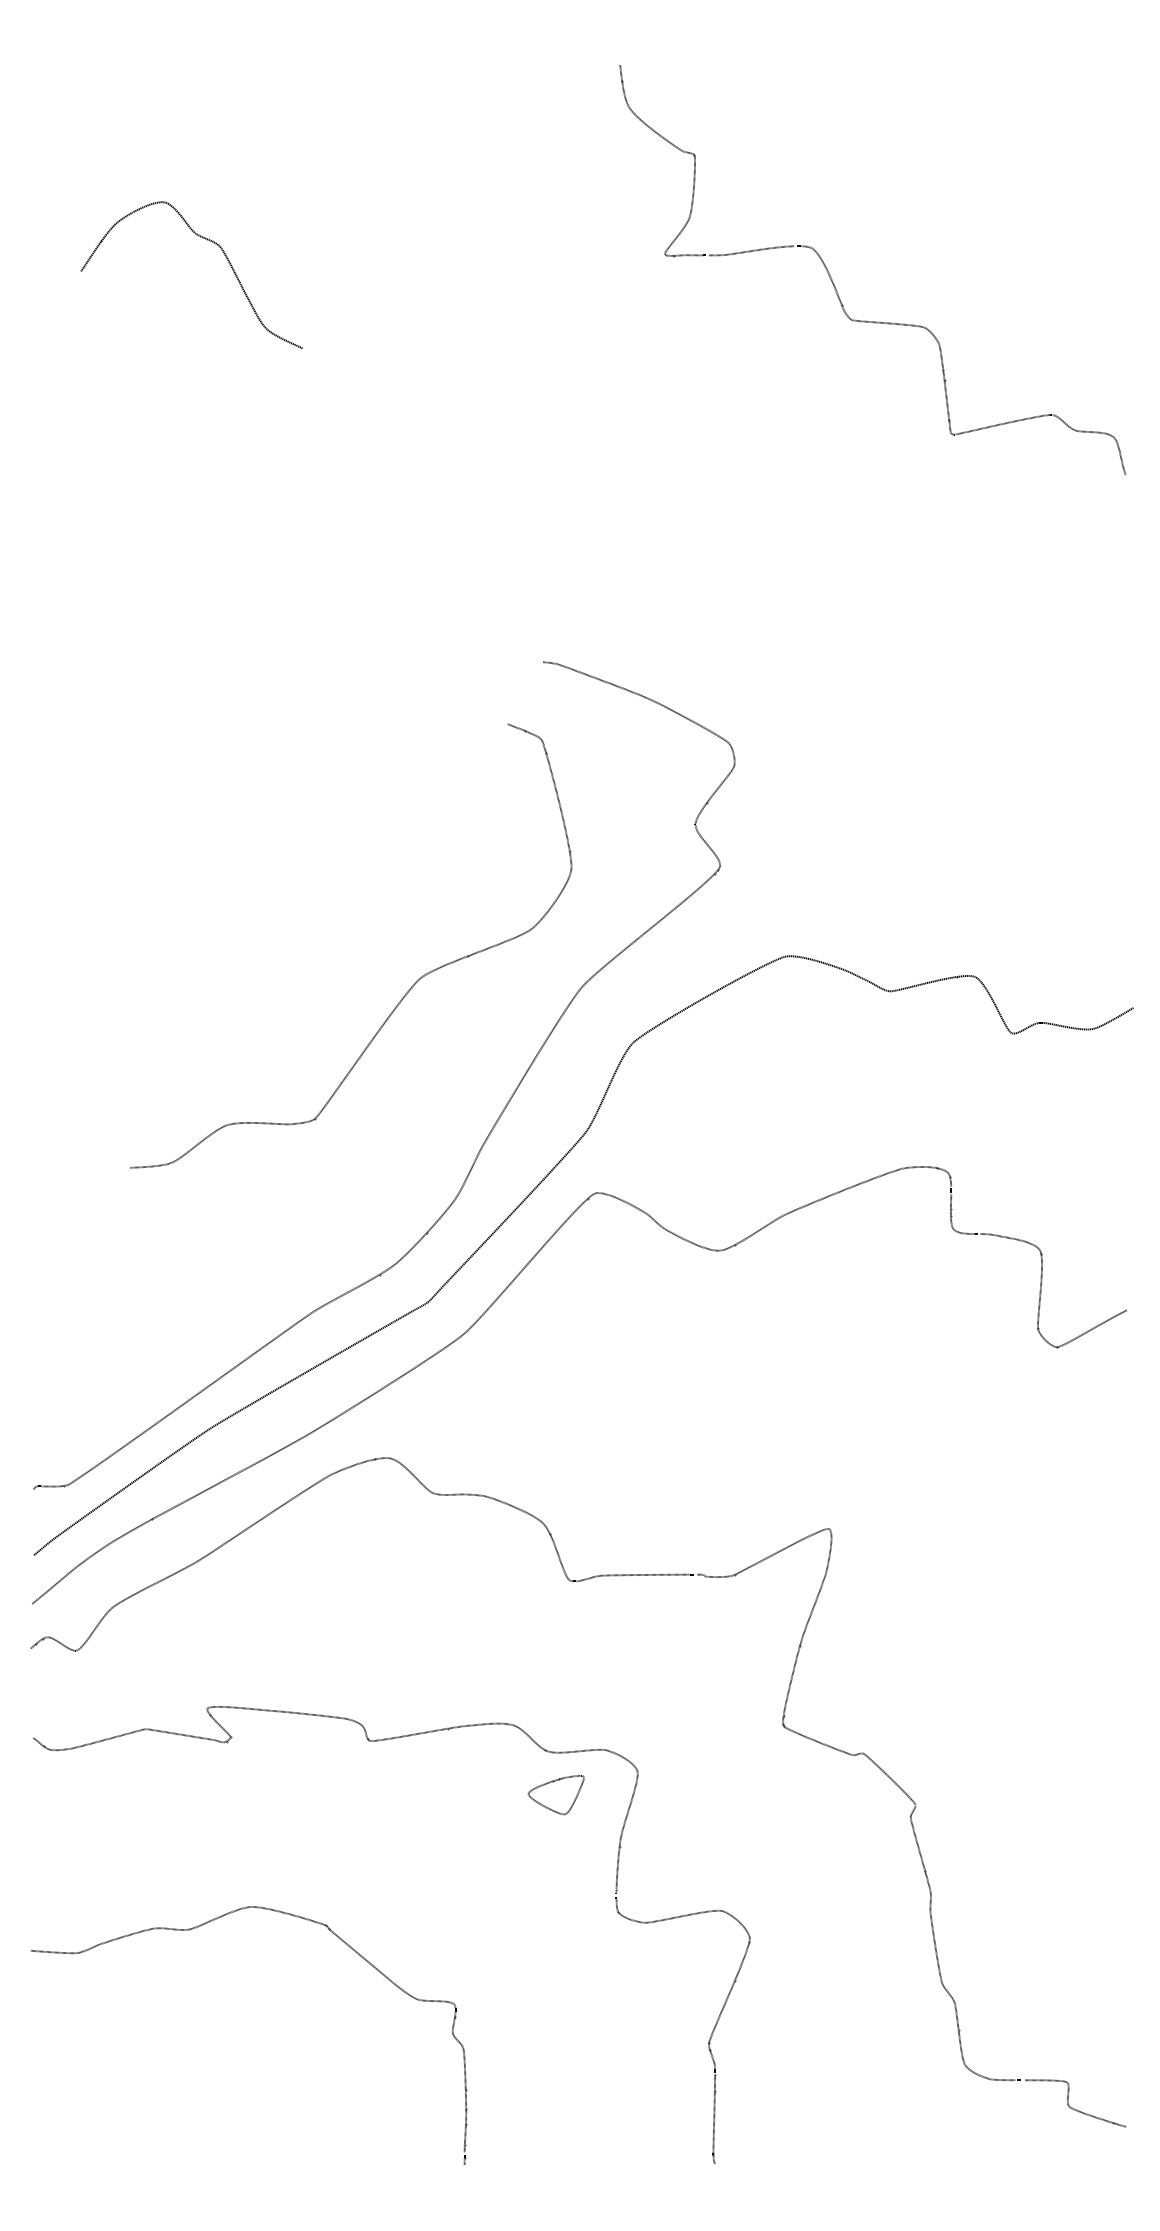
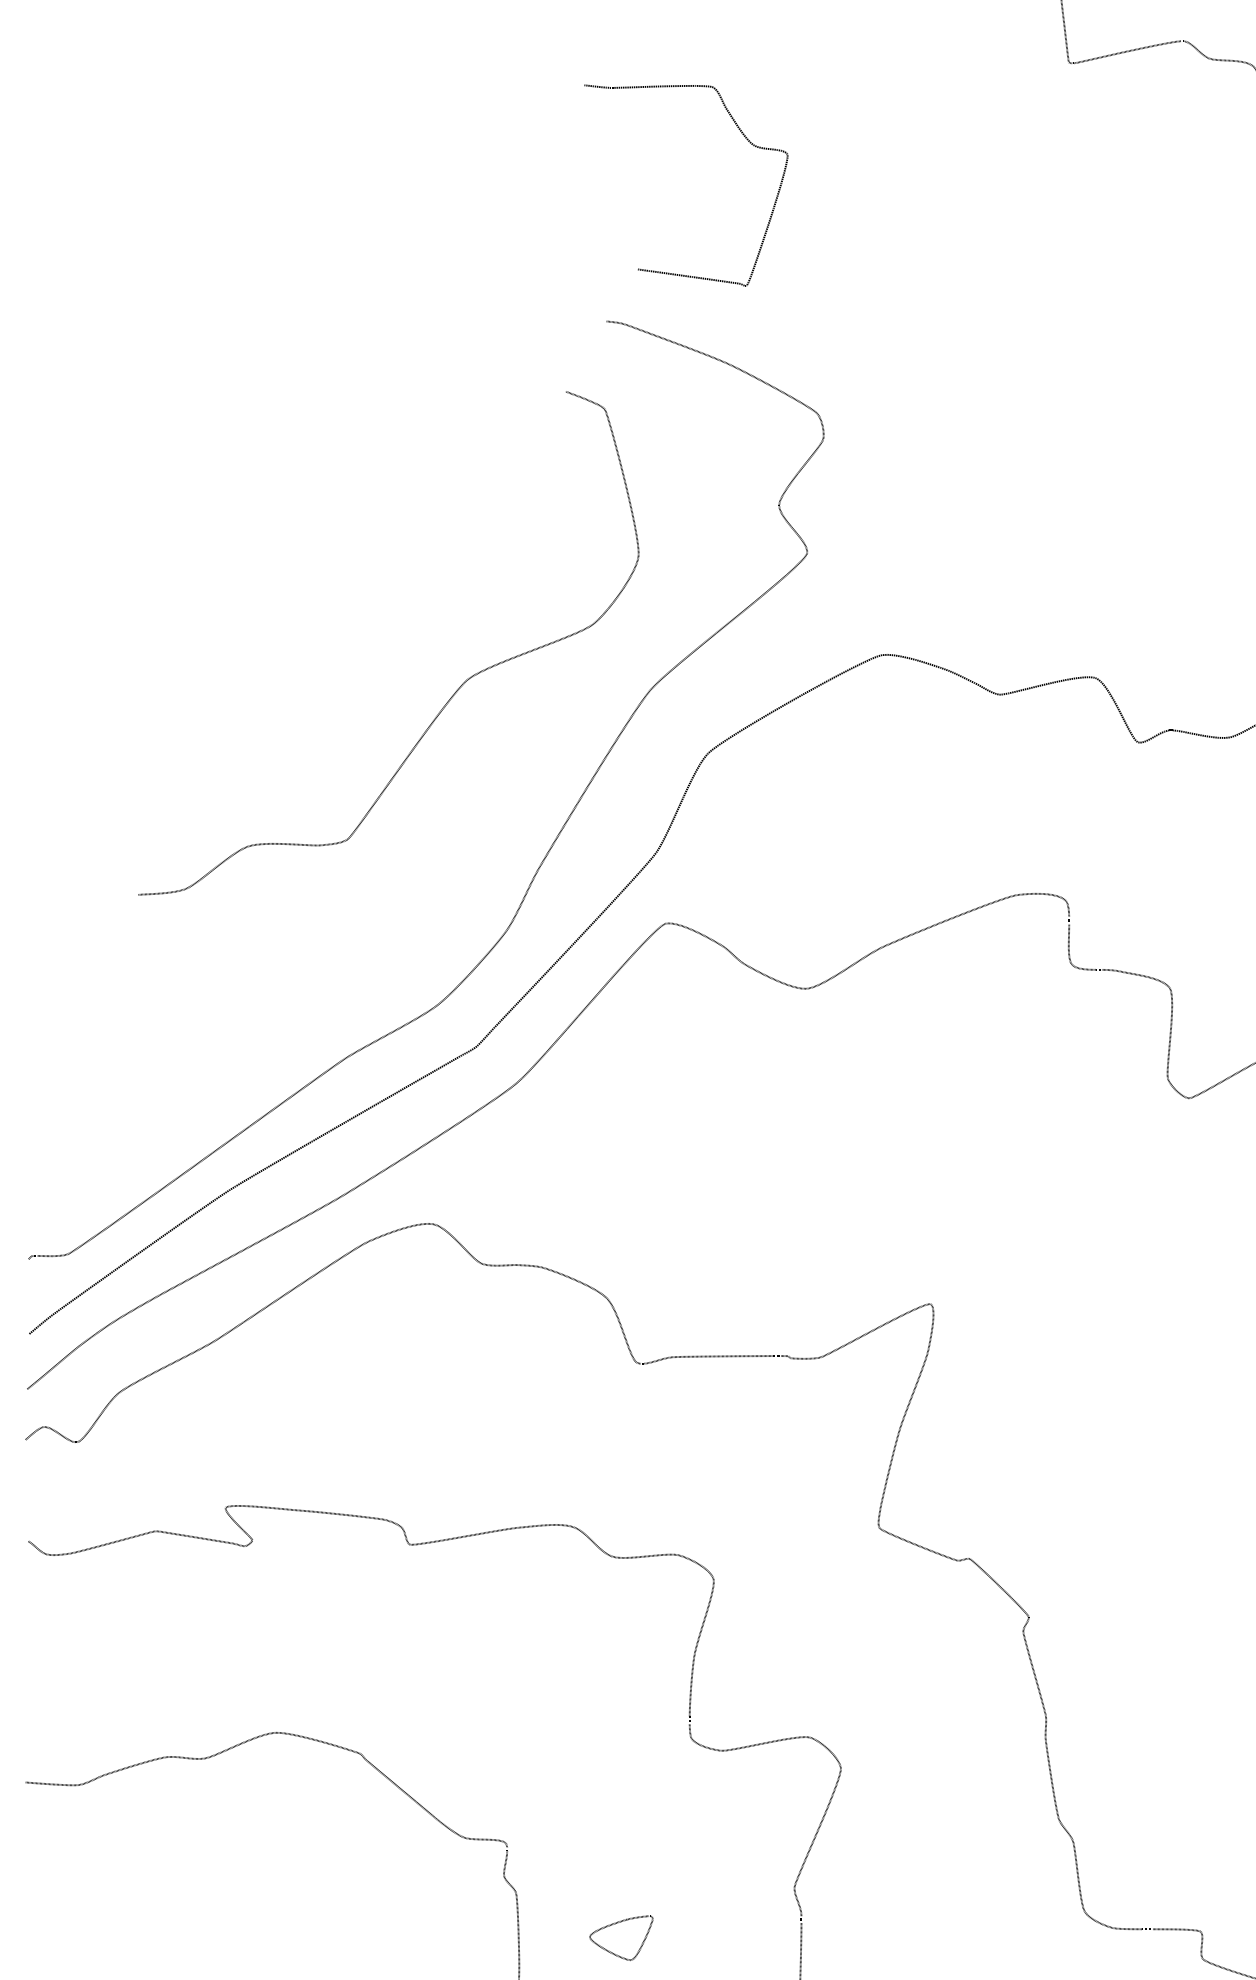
curve: (664, 499) -> (744, 137), added
part: (555, 1795) -> (620, 1938), moved

